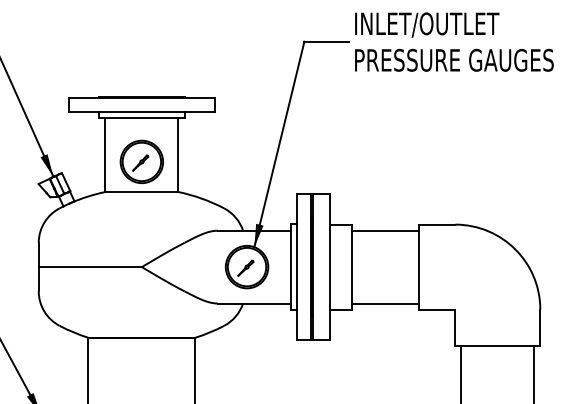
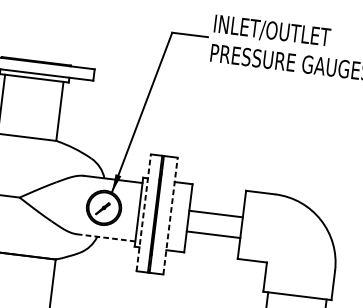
part: (141, 161) -> (29, 112), removed
line: (385, 230) -> (216, 213), moved
line: (296, 267) -> (143, 213), solid -> dashed
line: (329, 267) -> (170, 216), solid -> dashed
line: (254, 303) -> (106, 237), solid -> dashed
line: (385, 303) -> (213, 234), moved

